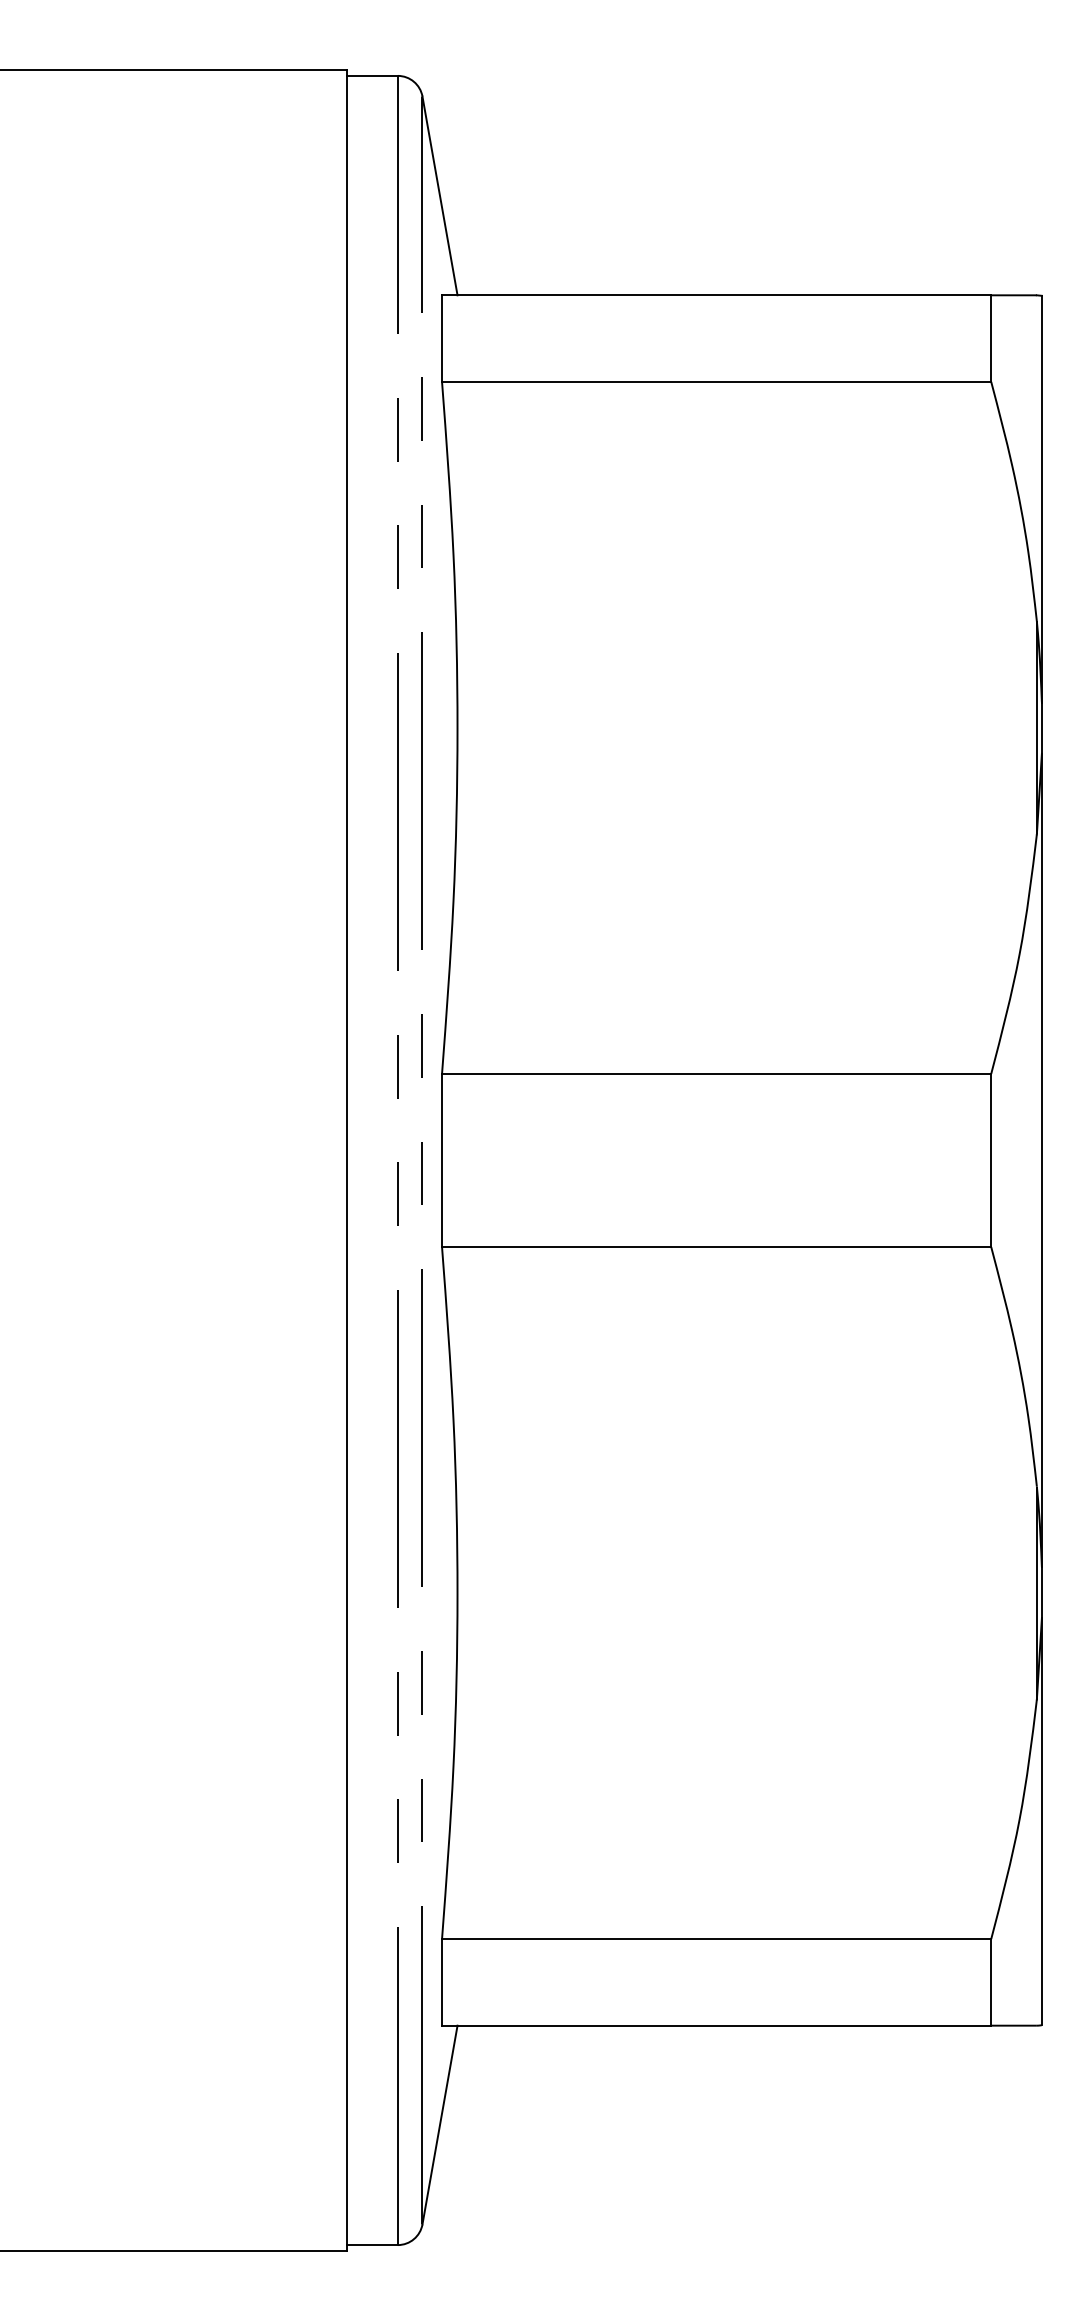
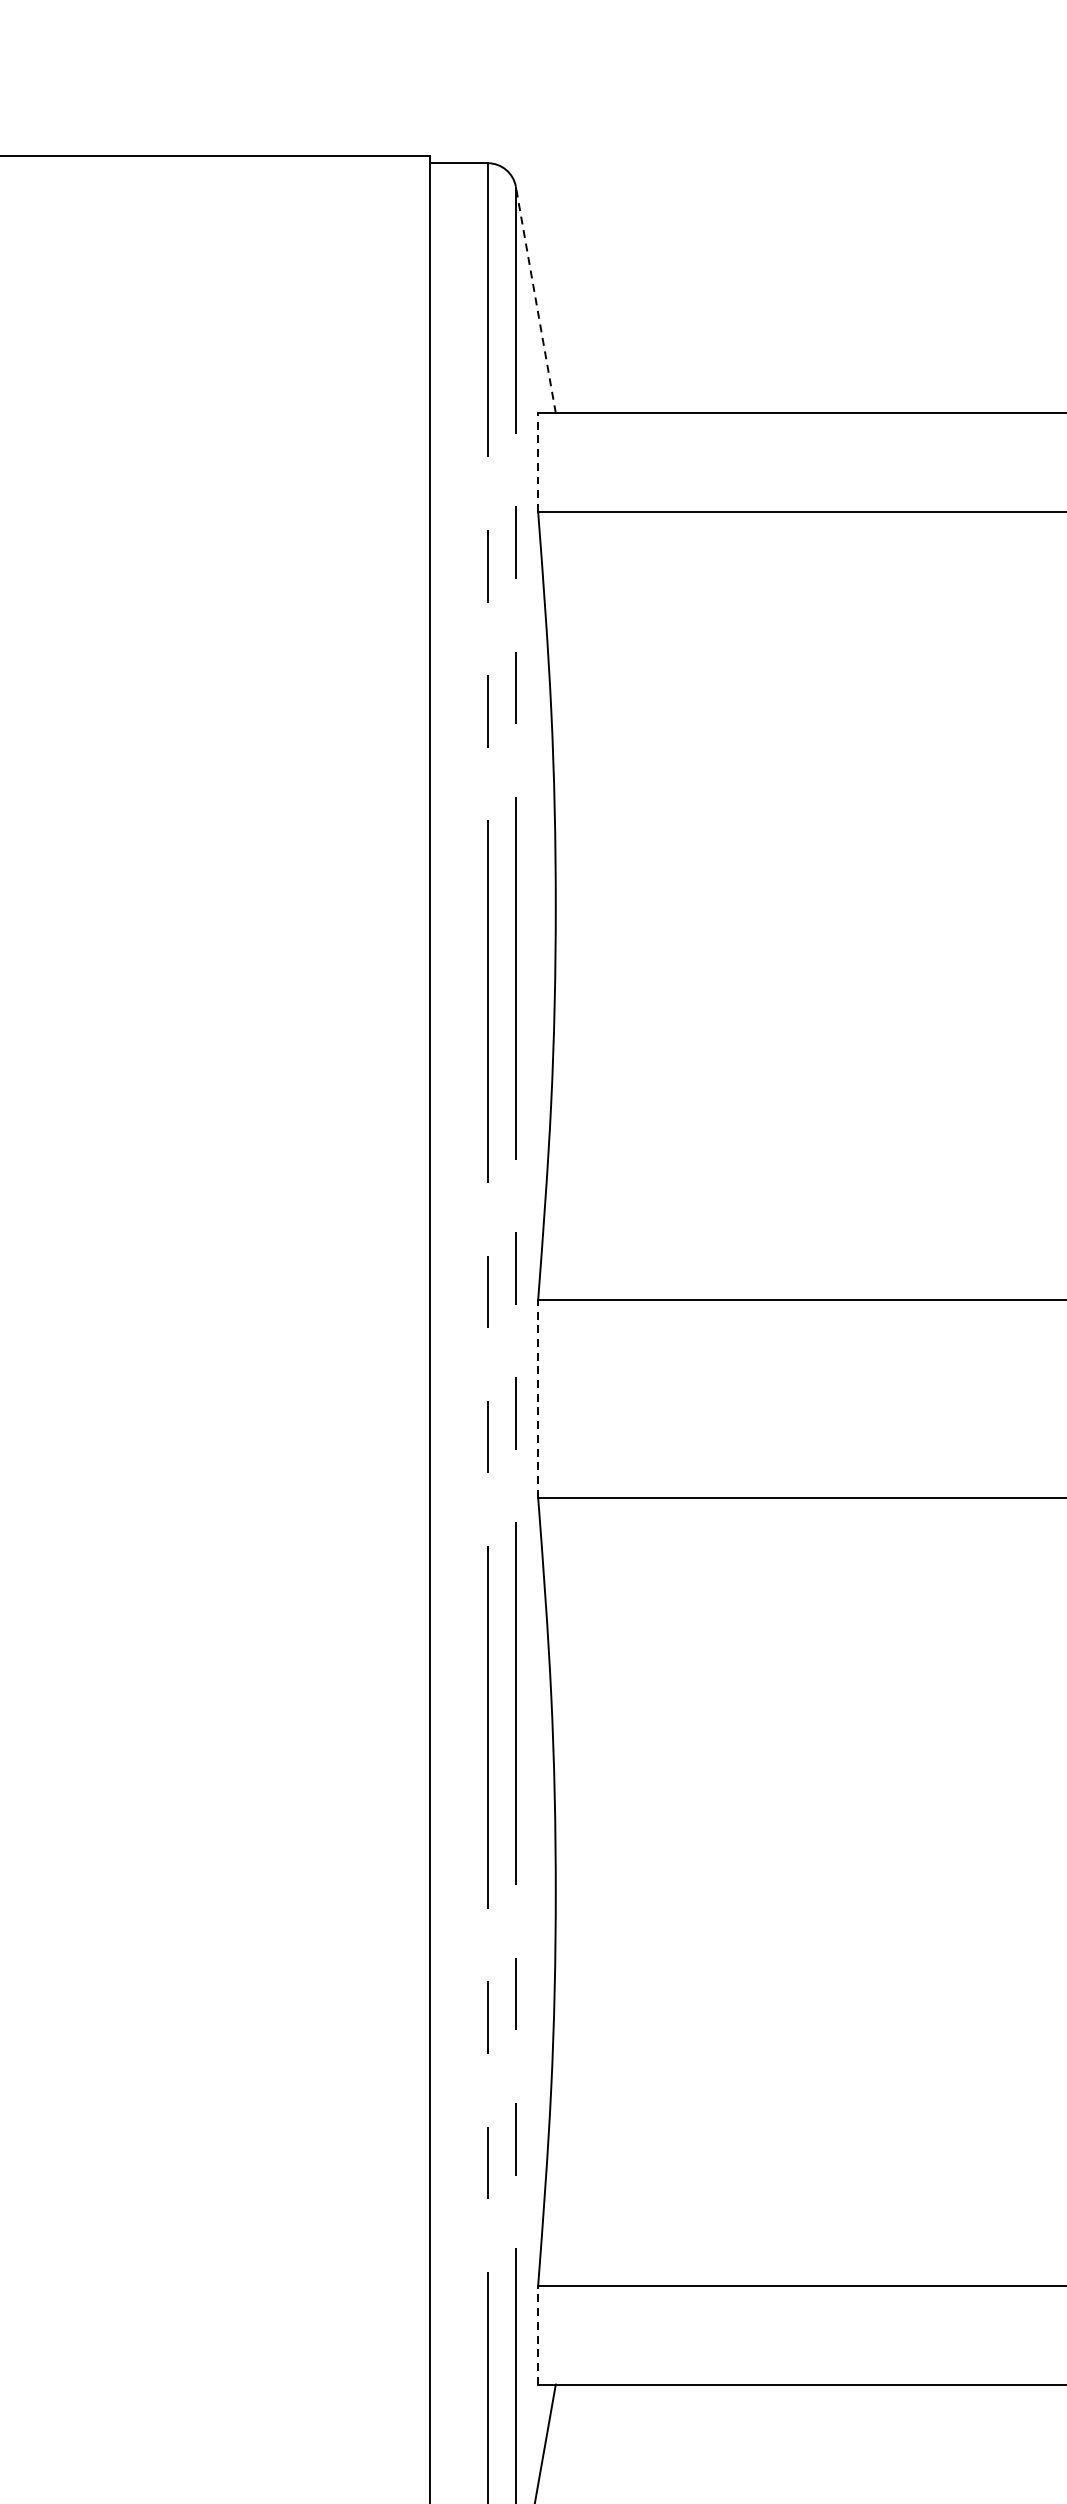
line: (440, 195) -> (536, 299), solid -> dashed
line: (442, 338) -> (538, 462), solid -> dashed
line: (442, 1160) -> (538, 1398), solid -> dashed
line: (442, 1981) -> (538, 2334), solid -> dashed

